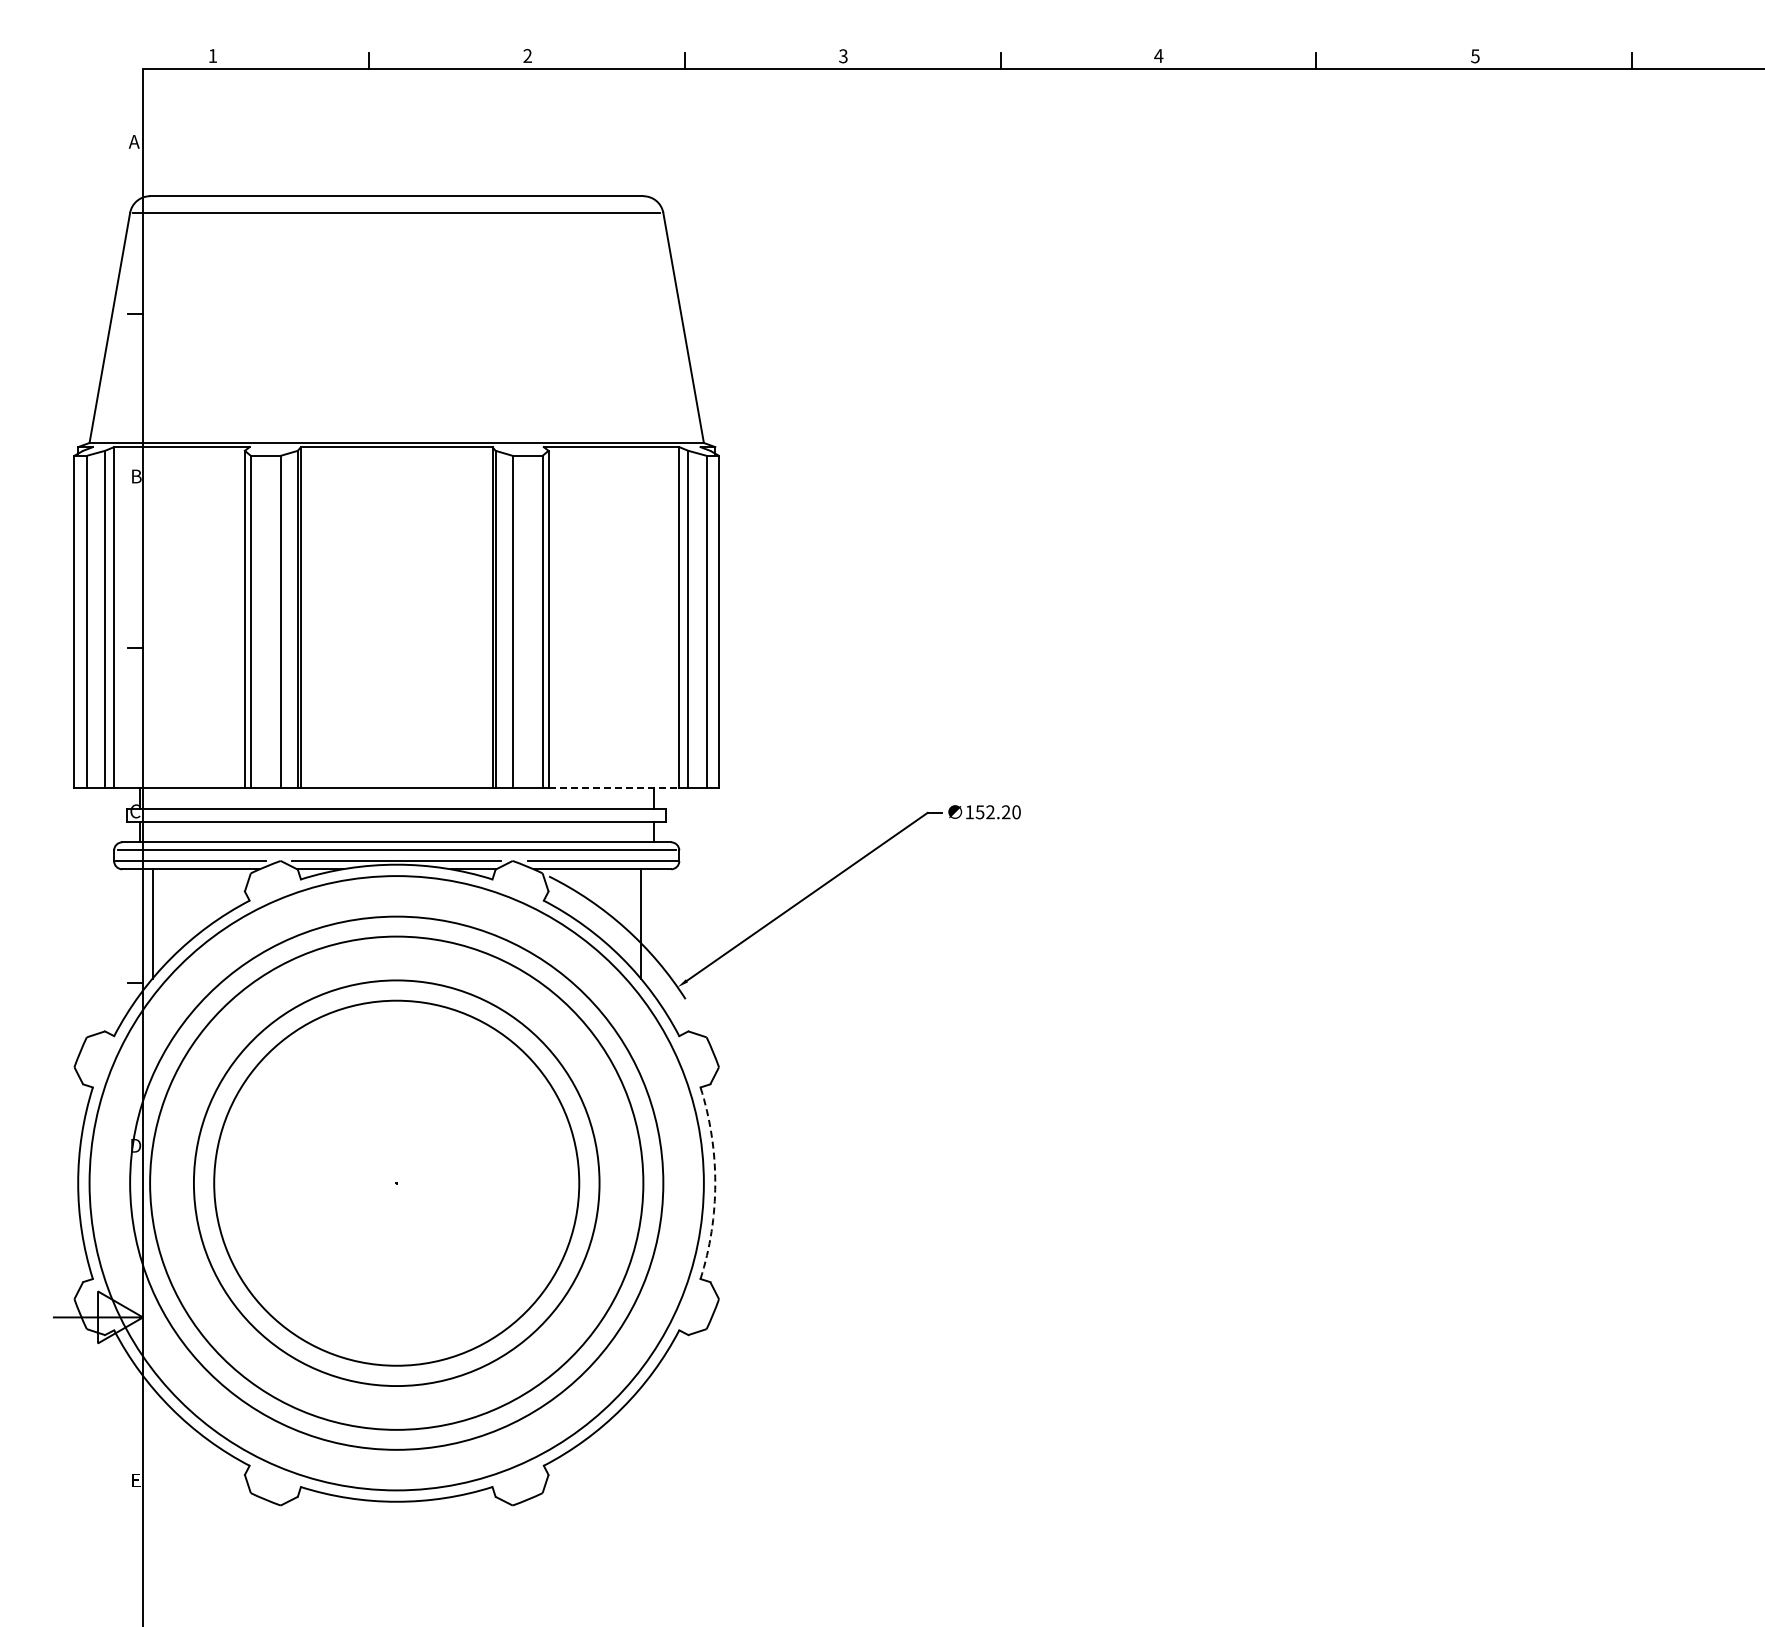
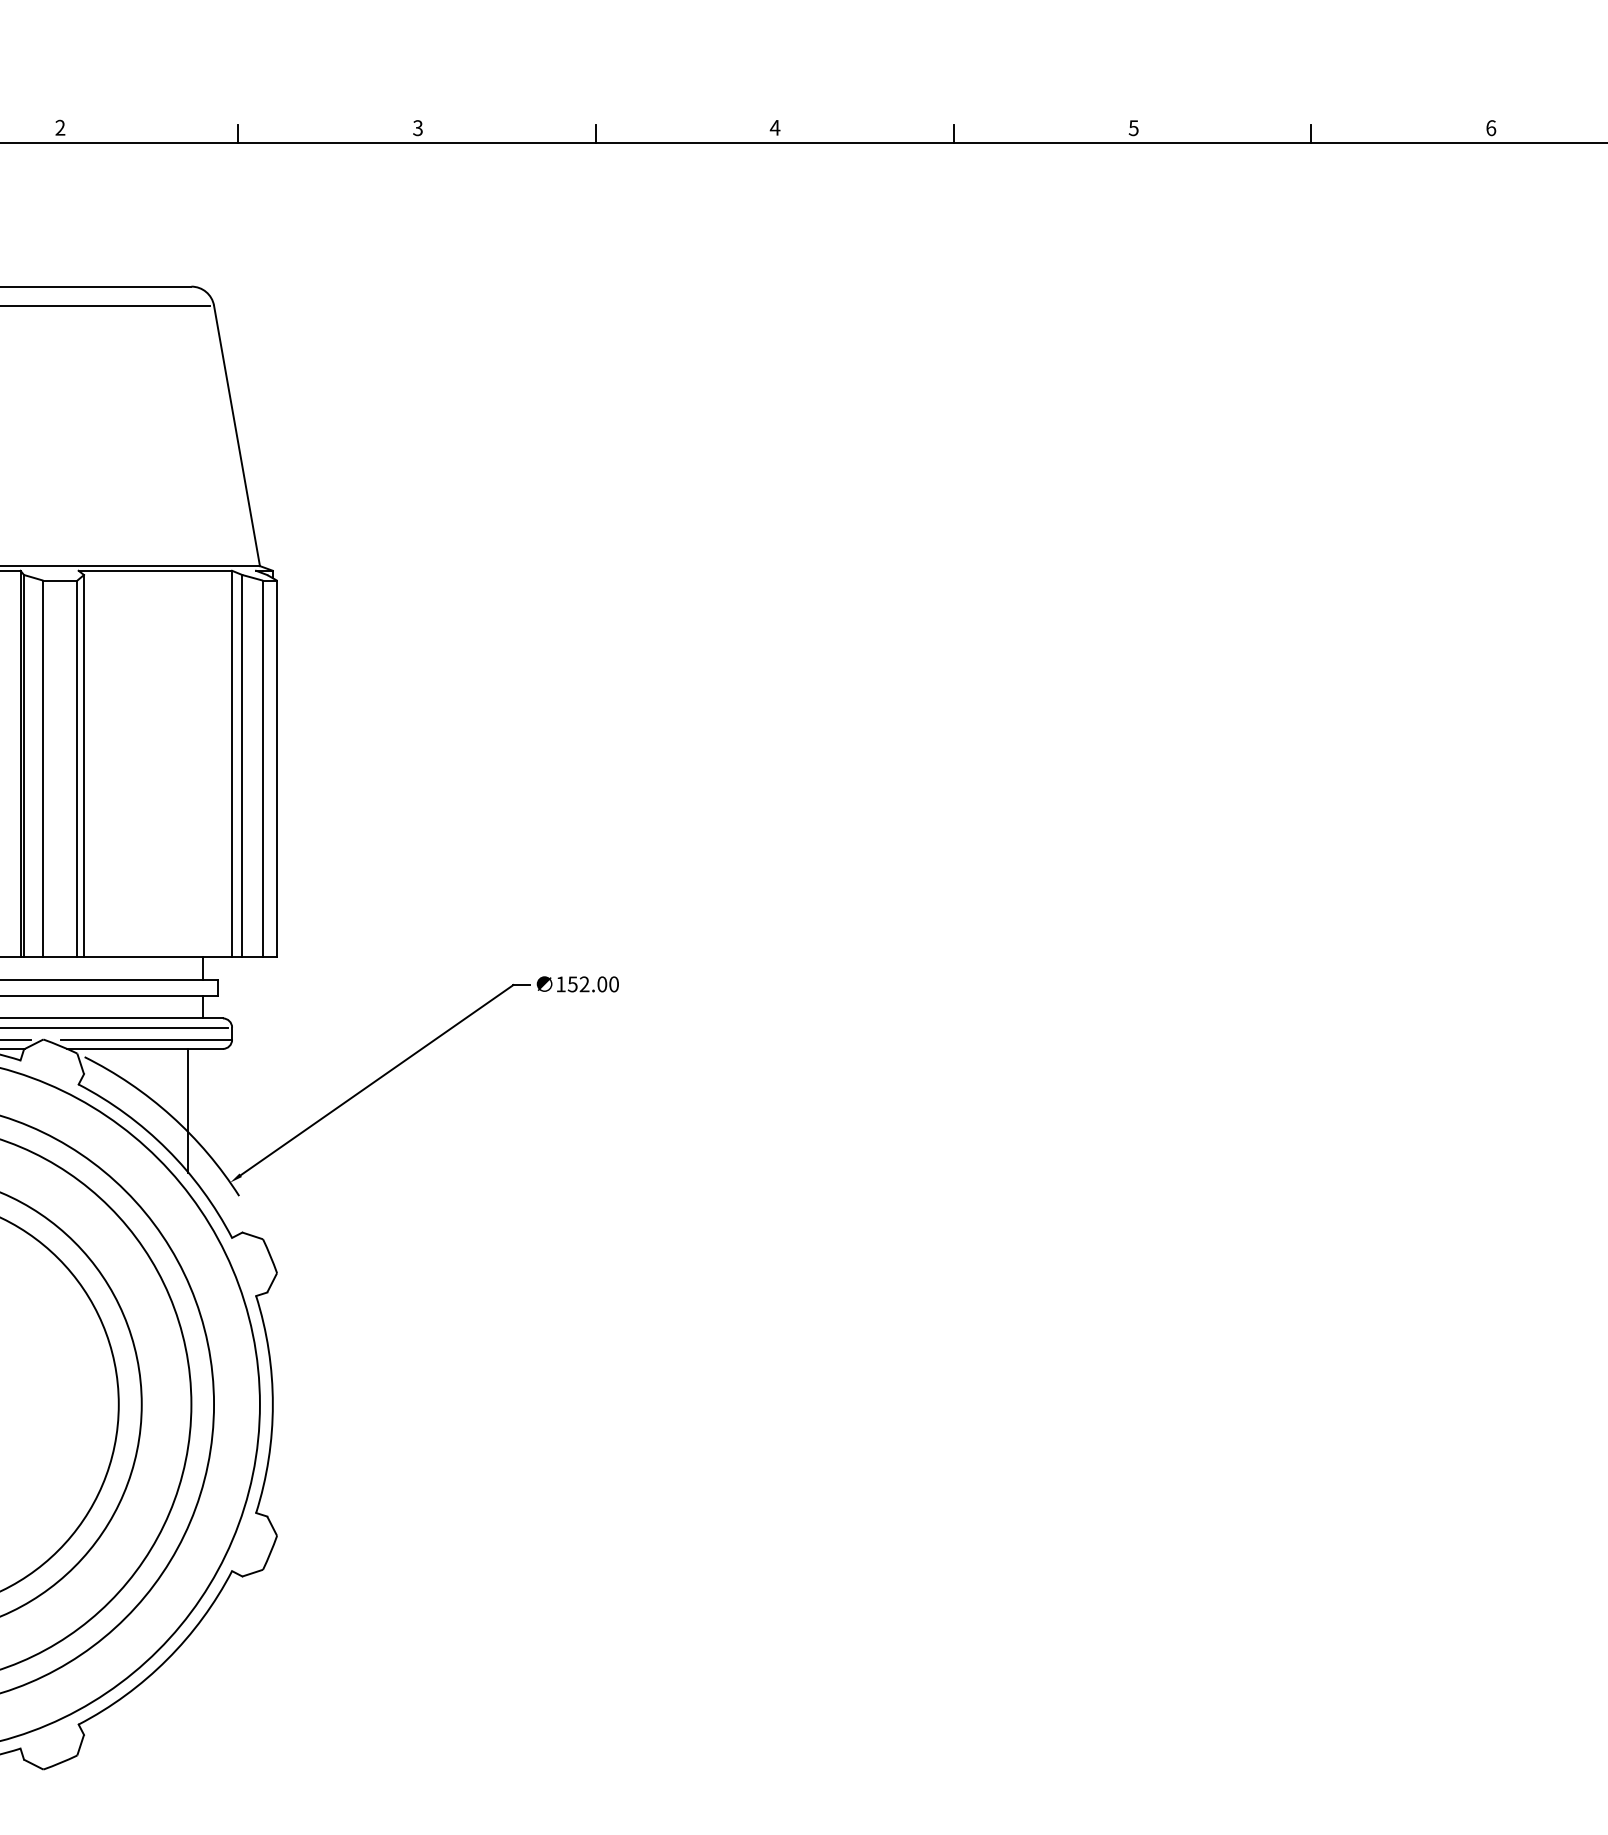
line: (614, 788) -> (158, 957), dashed -> solid
text: (1005, 812) -> (601, 984), 152.20 -> 152.00
arc: (715, 1183) -> (273, 1404), dashed -> solid

